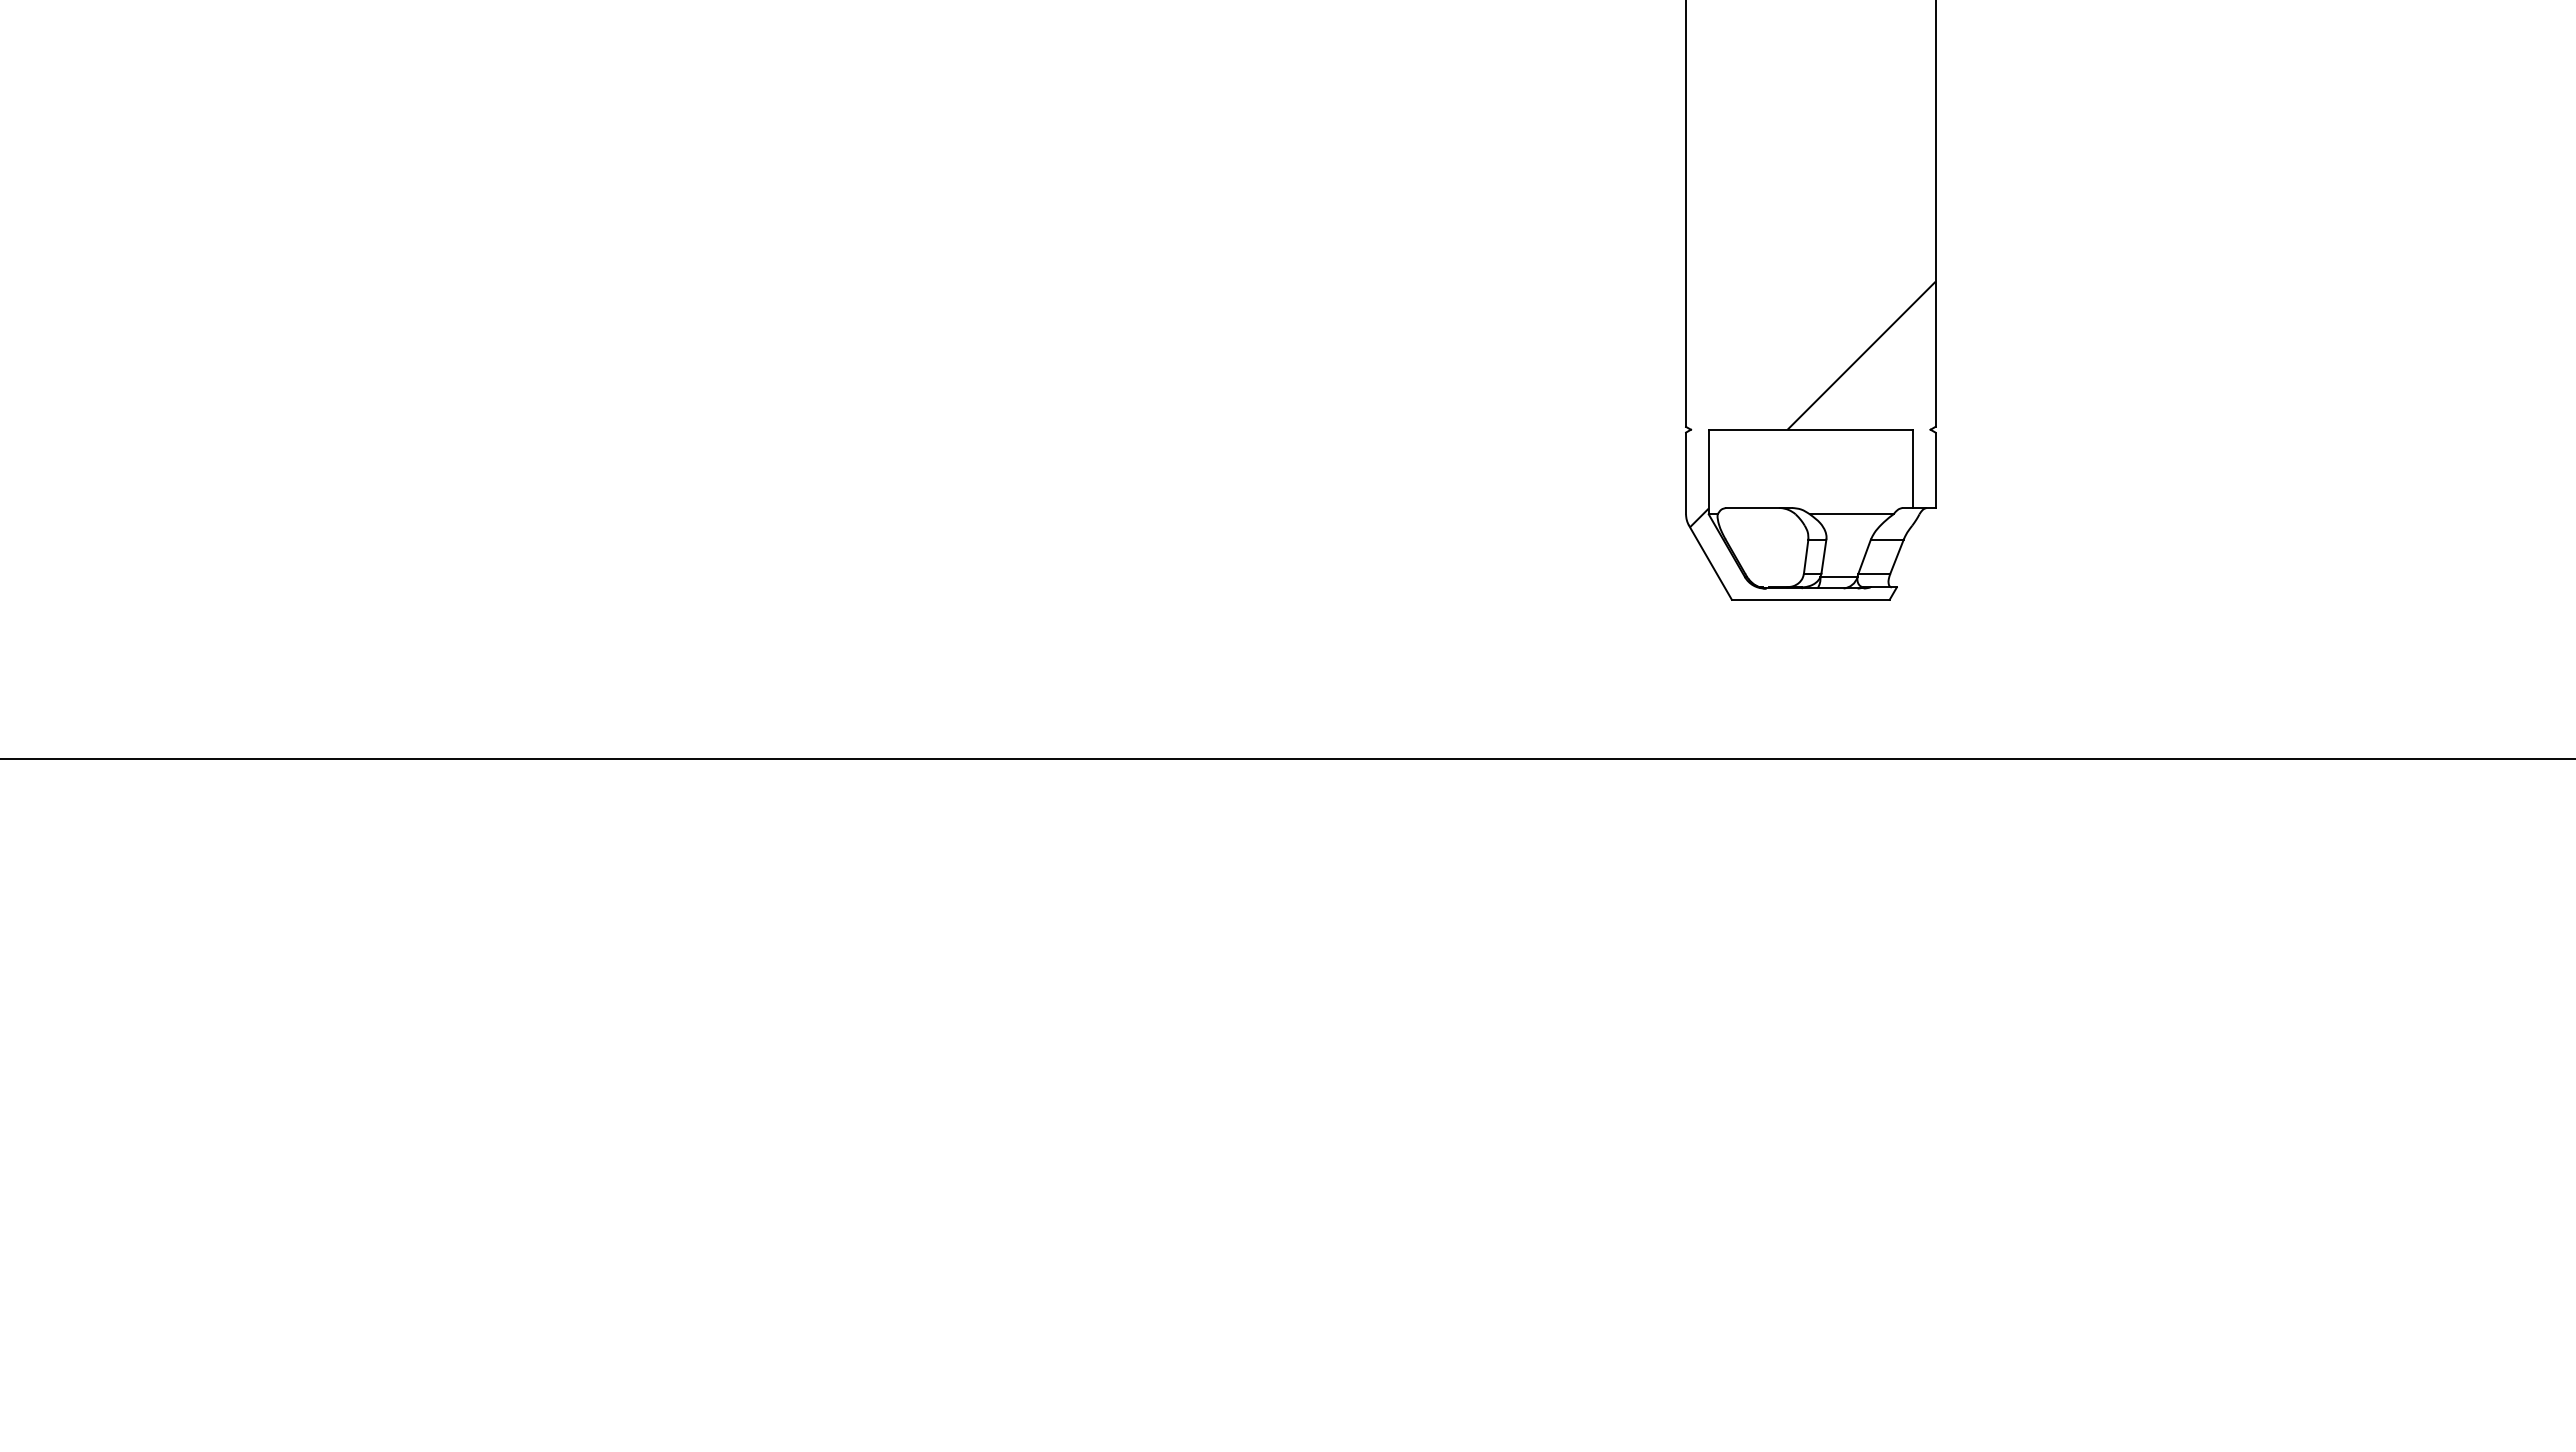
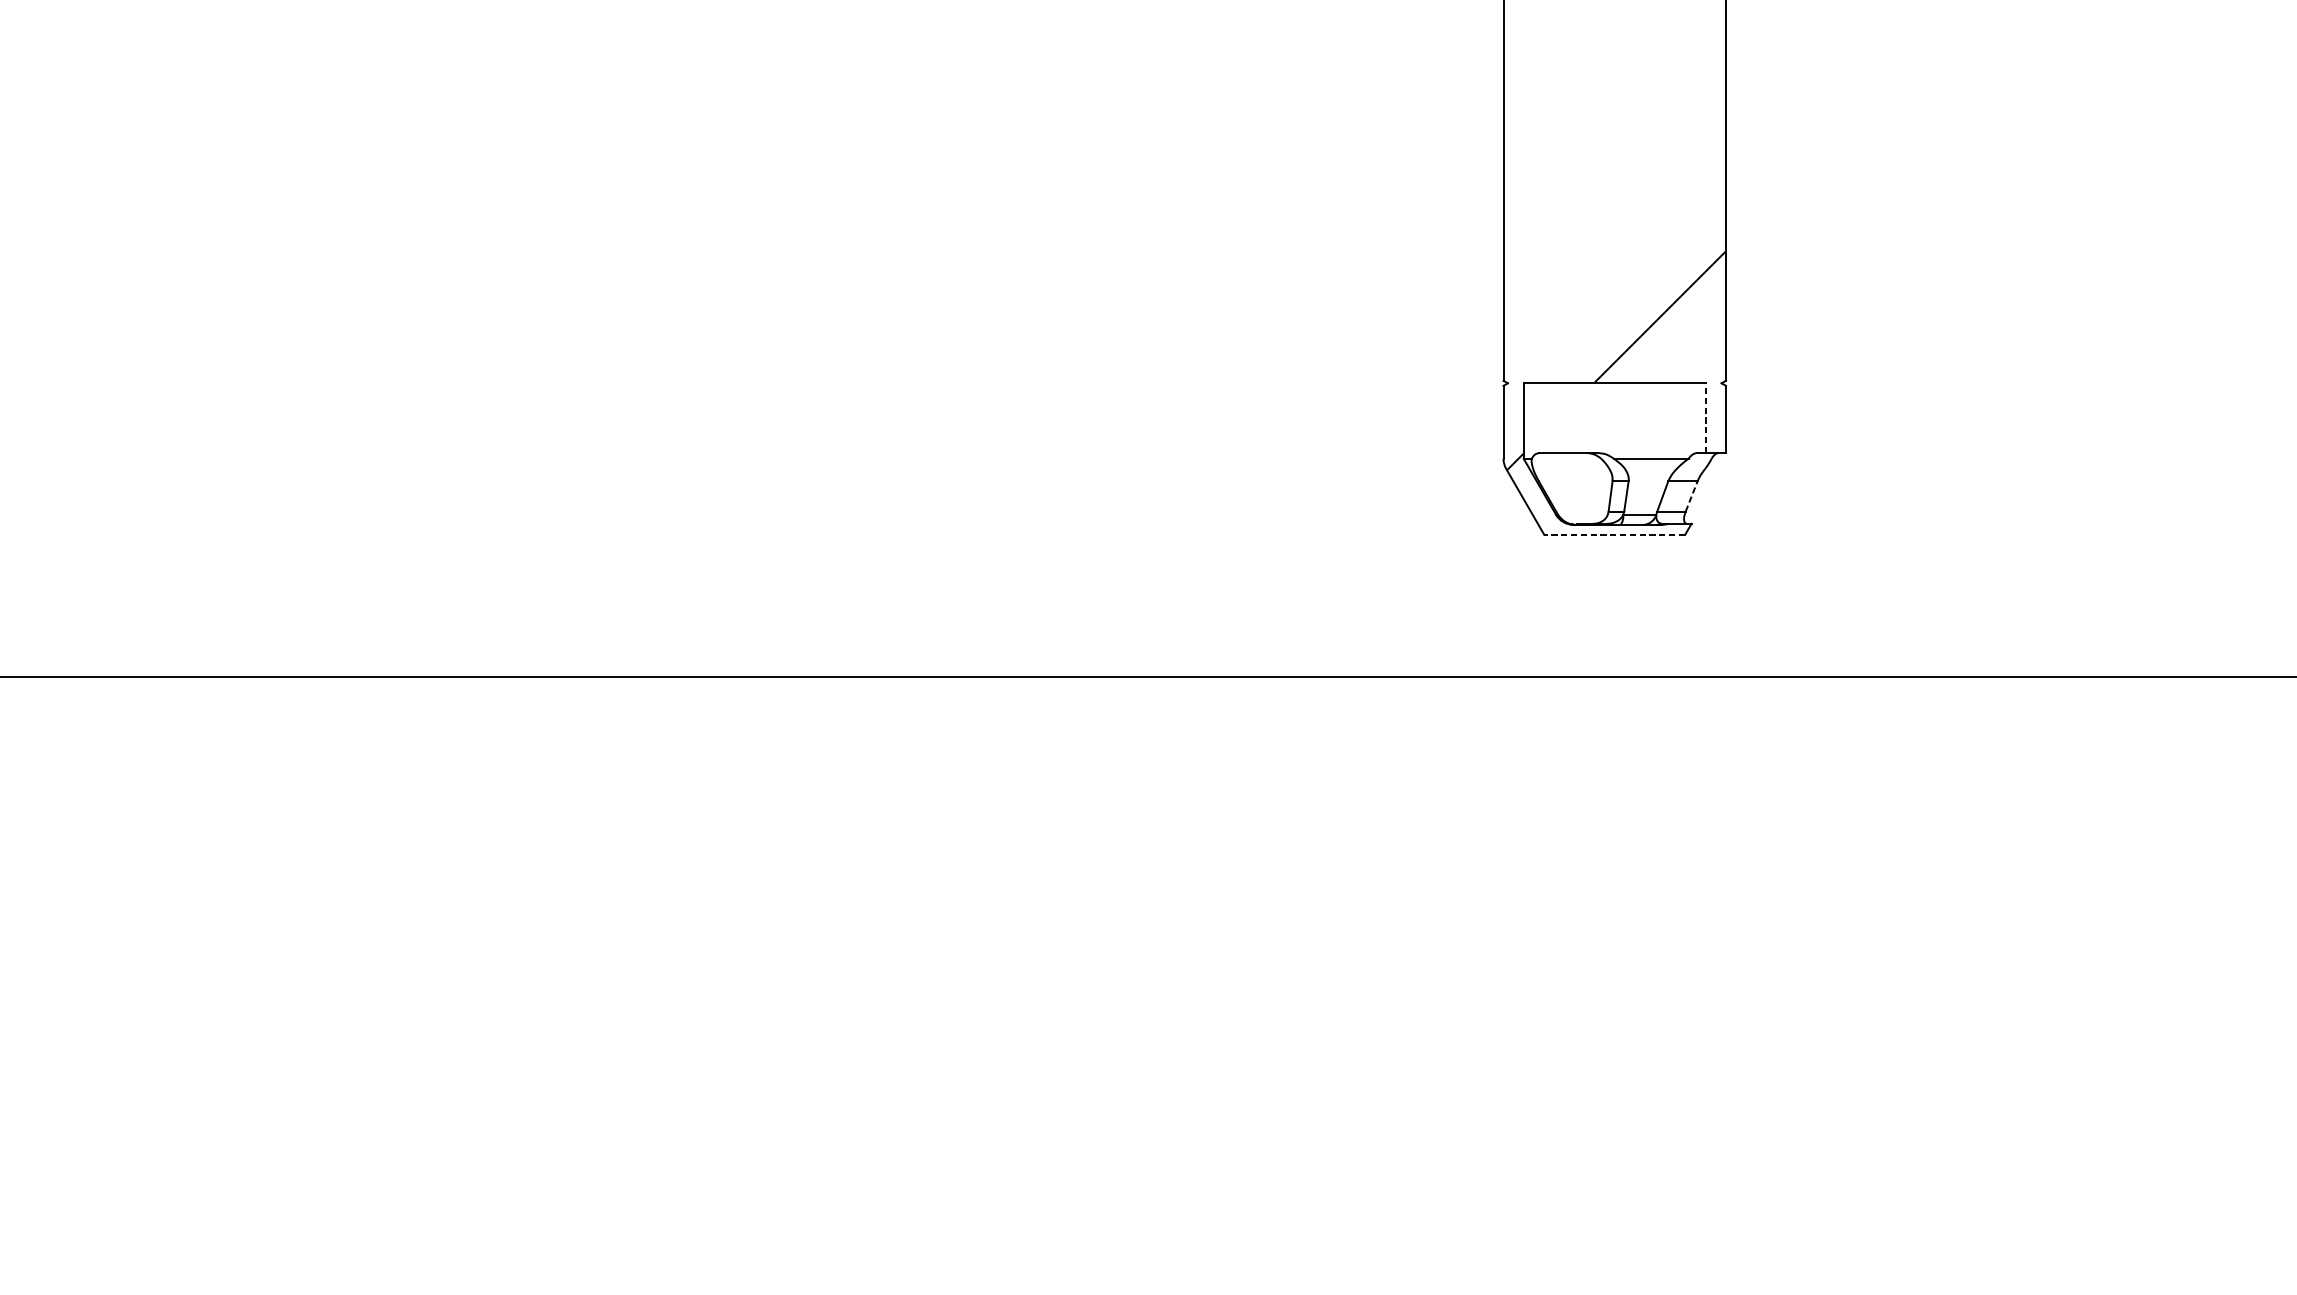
line: (1912, 468) -> (1705, 417), solid -> dashed
line: (1897, 556) -> (1692, 496), solid -> dashed
line: (1810, 599) -> (1614, 534), solid -> dashed

